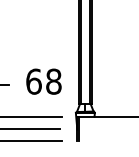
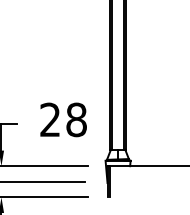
text: (34, 81) -> (50, 119), 68 -> 28

